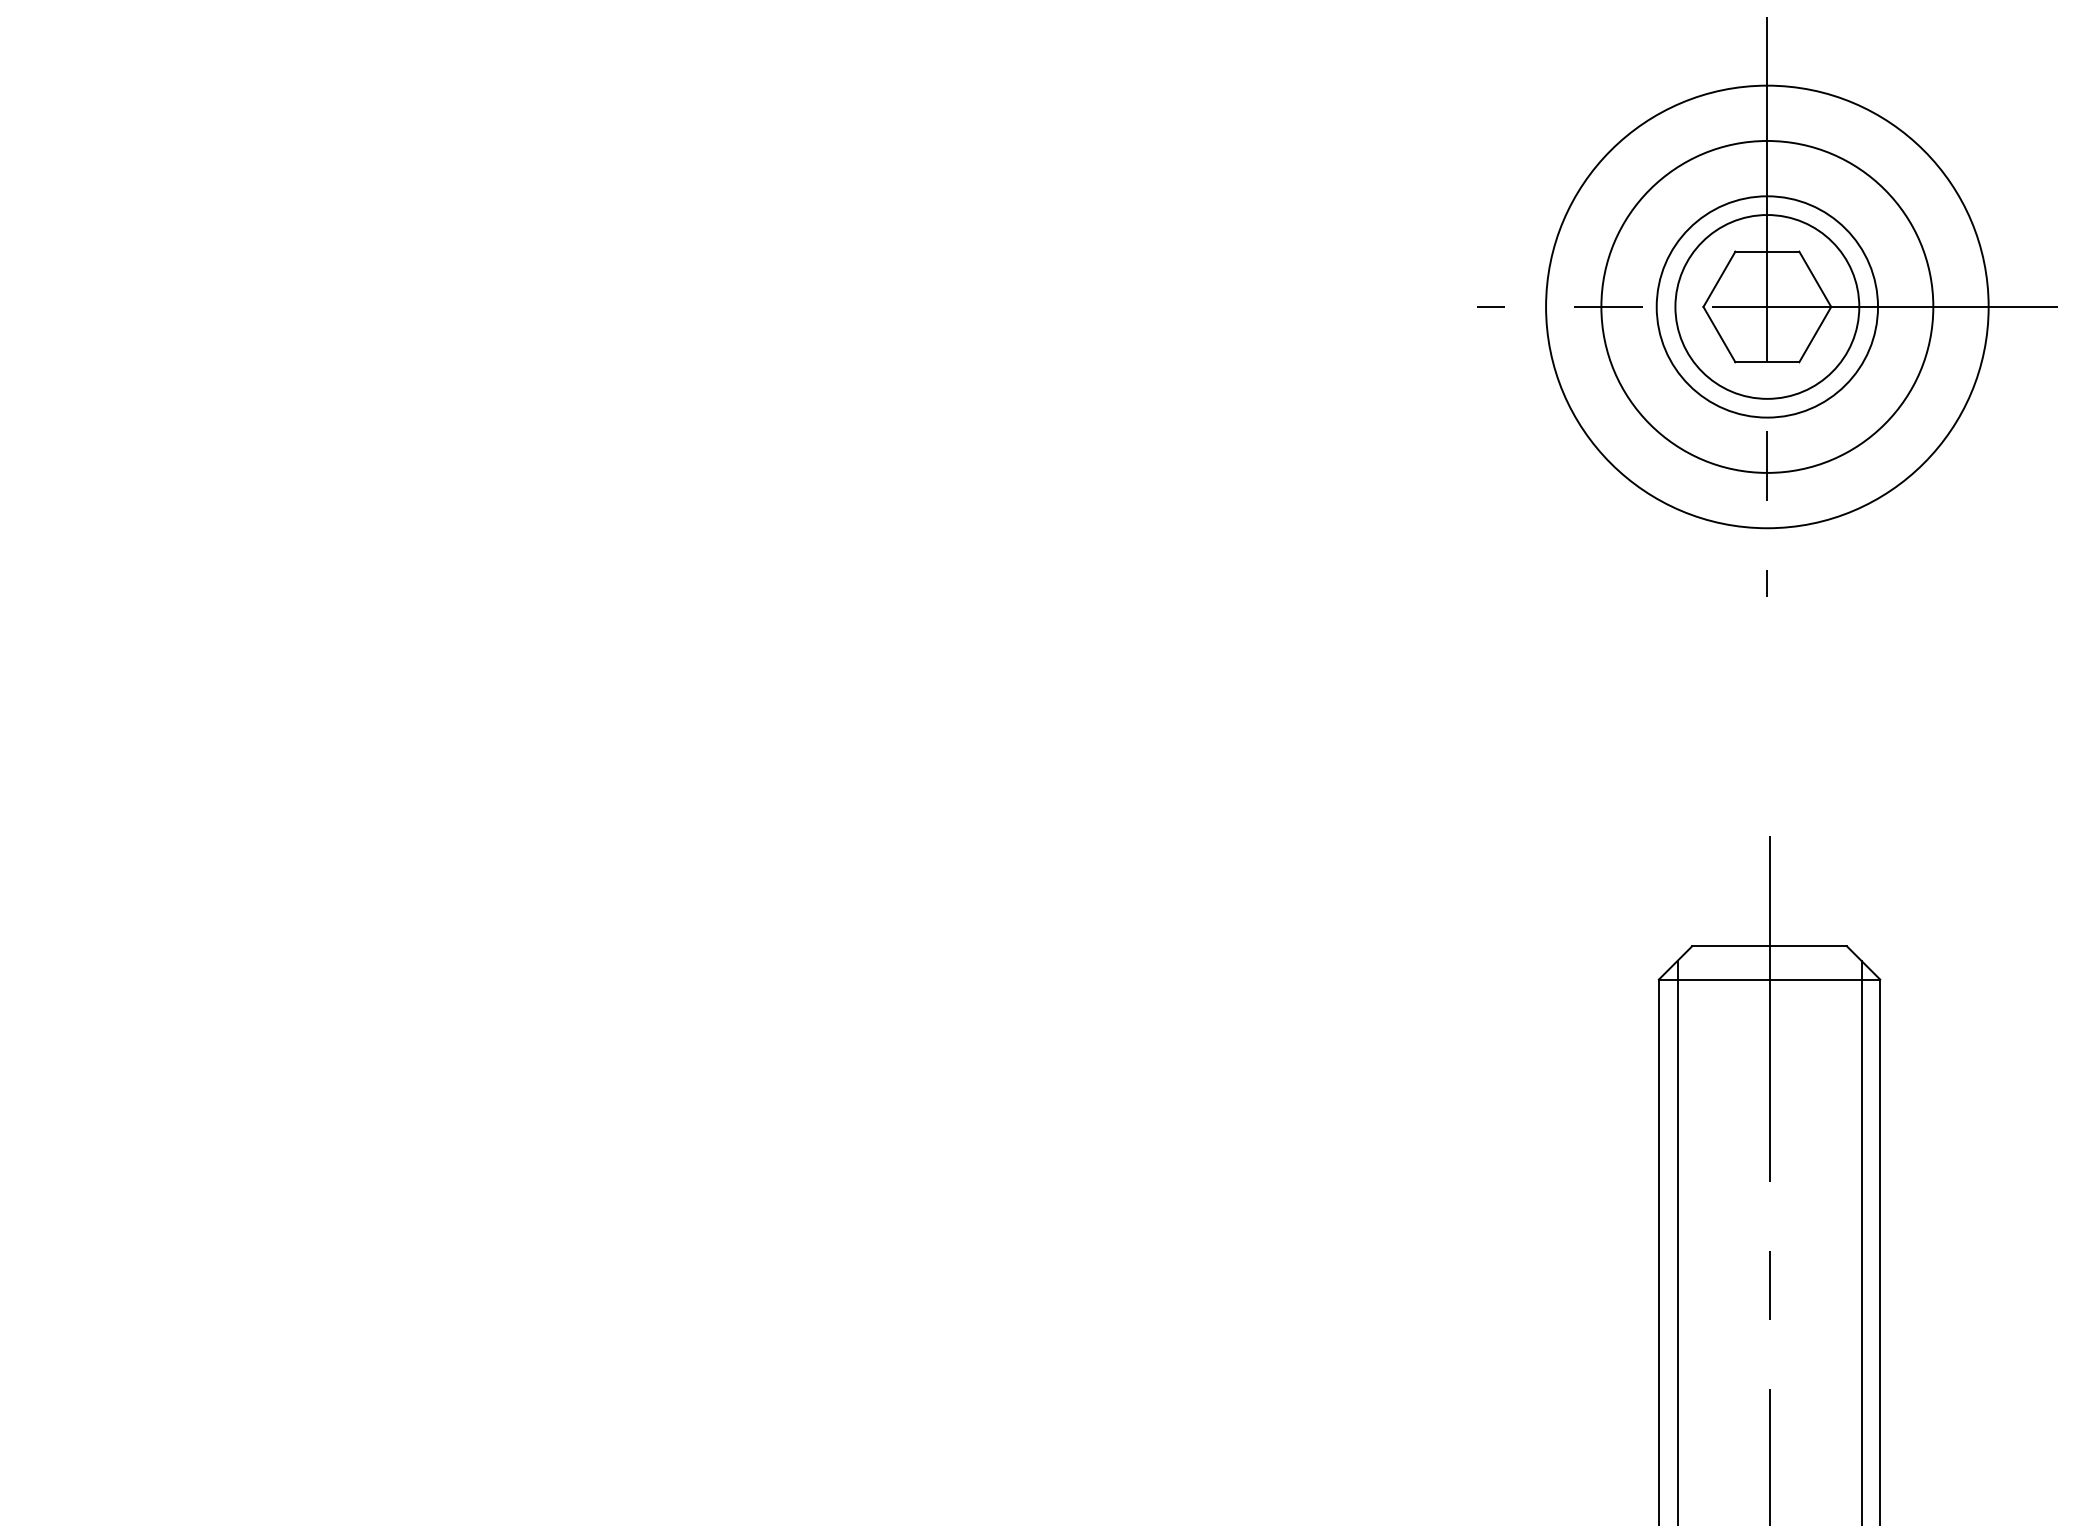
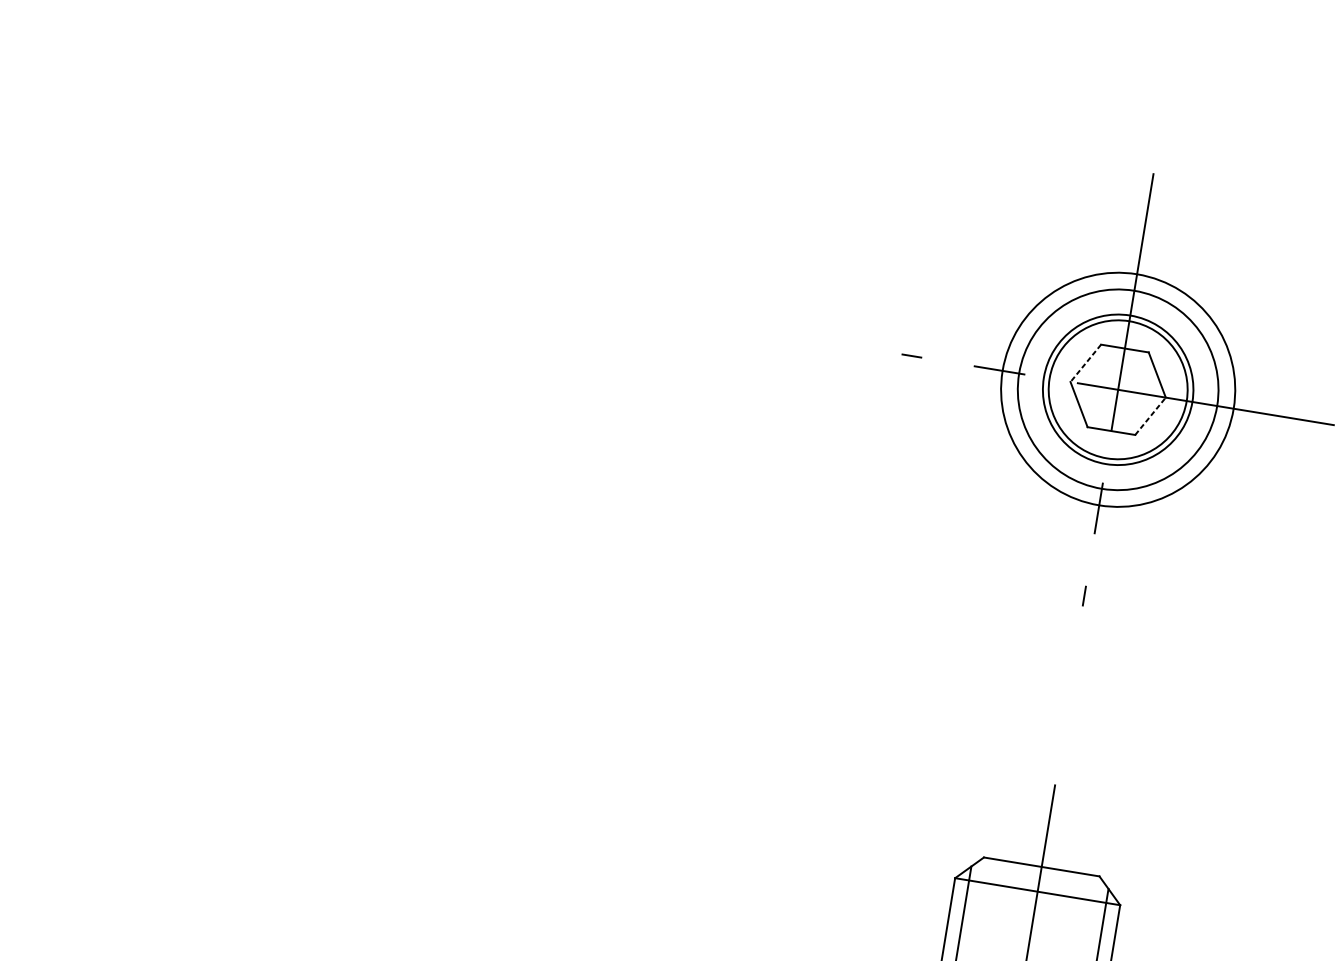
line: (1719, 279) -> (1085, 363), solid -> dashed
circle: (1767, 306) -> (1118, 389), size x0.6
circle: (1767, 306) -> (1118, 389), size x0.6
circle: (1767, 306) -> (1118, 389), size x1.4
line: (1815, 334) -> (1150, 416), solid -> dashed

